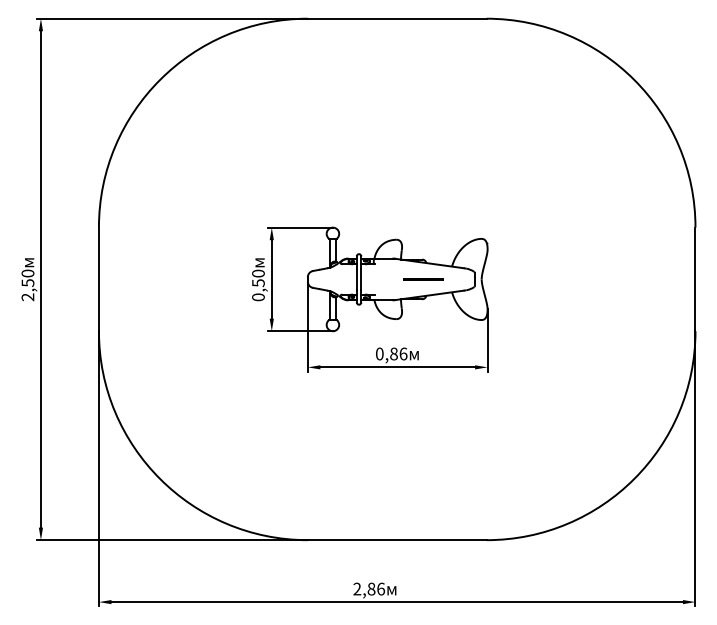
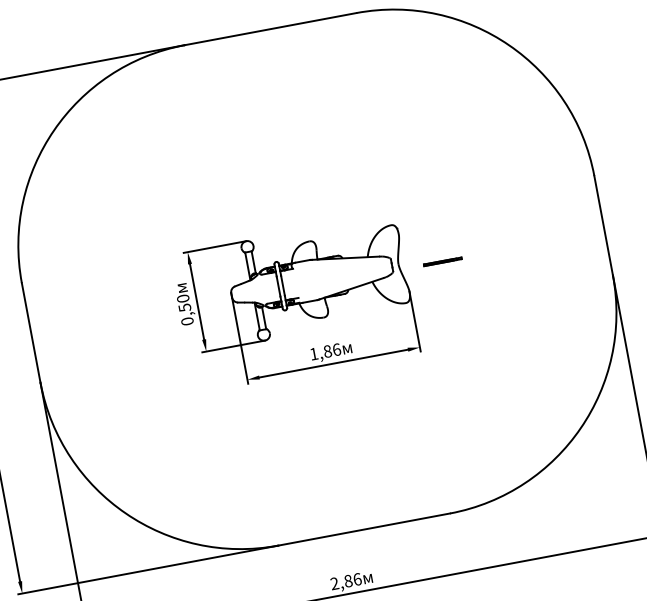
line: (423, 279) -> (442, 261), moved
text: (379, 353) -> (313, 353), 0,86 -> 1,86

